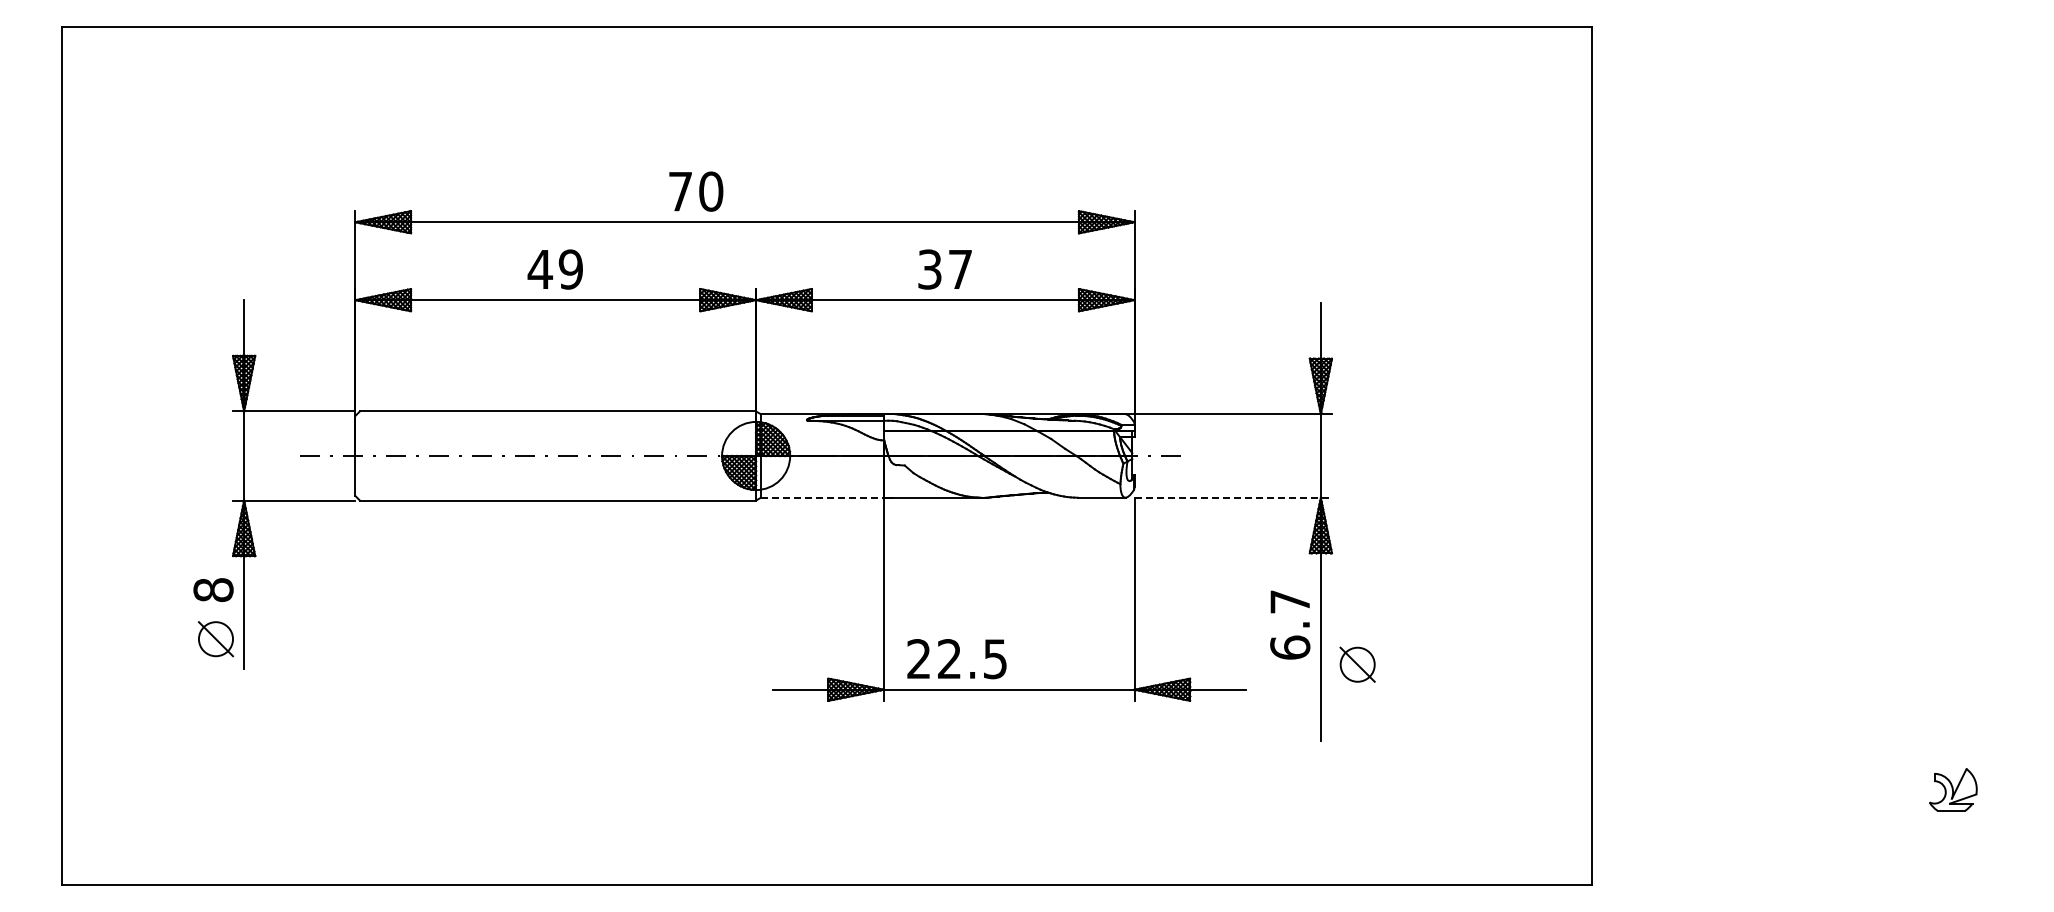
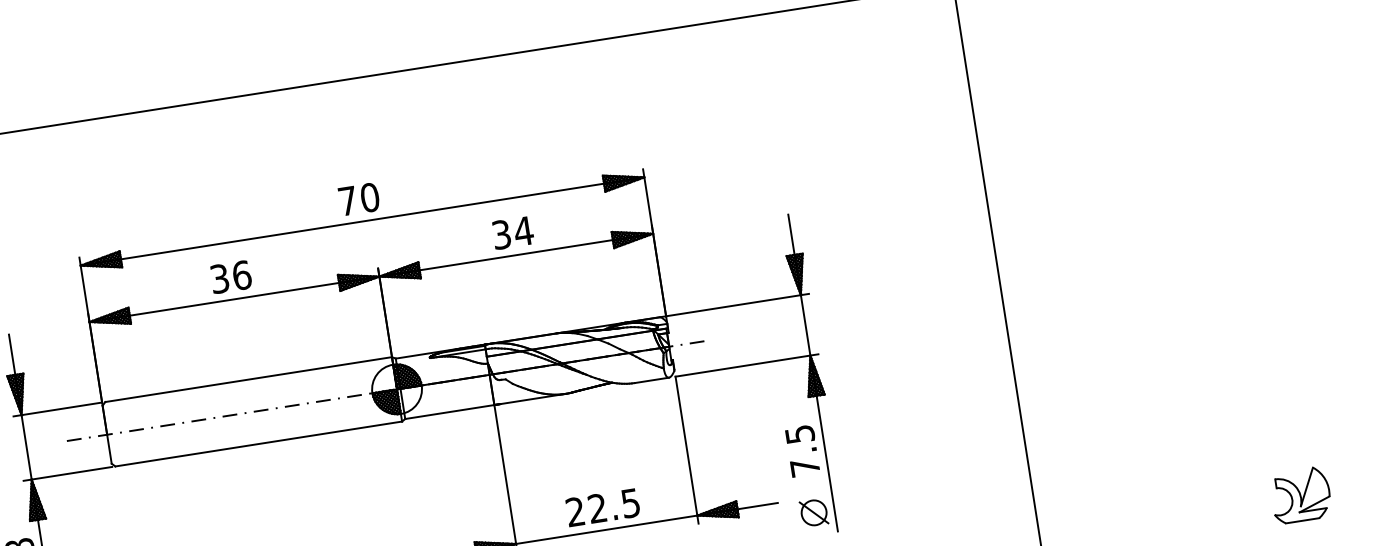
text: (696, 191) -> (359, 199), moved
text: (555, 269) -> (230, 277), 49 -> 36
text: (960, 269) -> (523, 231), 37 -> 34
line: (822, 497) -> (449, 411), dashed -> solid
line: (1233, 497) -> (747, 365), dashed -> solid
text: (1290, 624) -> (802, 450), 6.7 -> 7.5
text: (956, 659) -> (602, 507), moved
part: (1357, 664) -> (813, 512), moved
part: (1953, 789) -> (1301, 494), size x1.67

